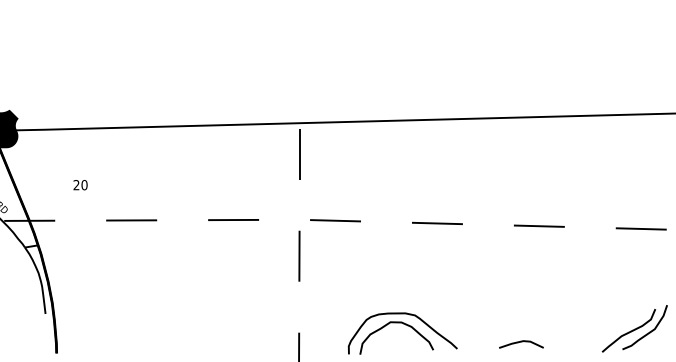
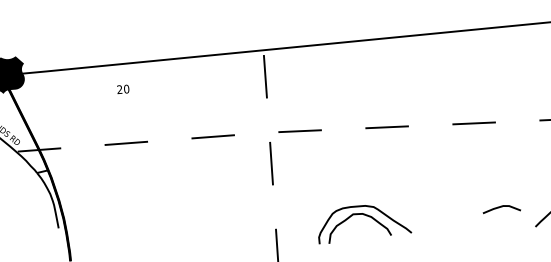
text: (80, 185) -> (123, 89), moved
curve: (521, 342) -> (501, 207), moved

